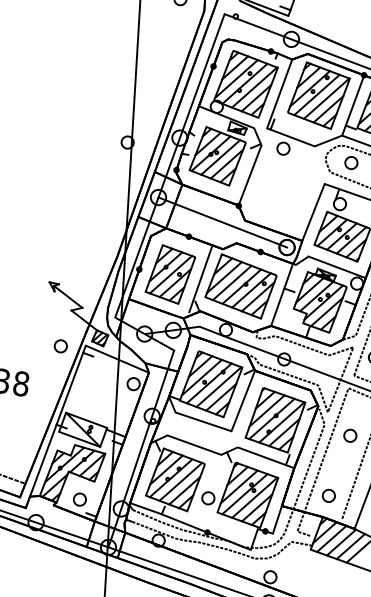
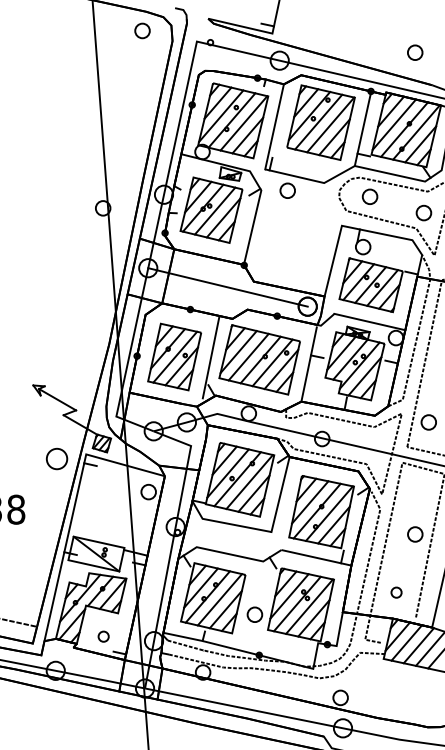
part: (60, 346) -> (56, 459), size x1.4
part: (350, 435) -> (415, 534), moved
part: (328, 495) -> (396, 592), size x0.7
part: (79, 499) -> (103, 636), size x0.7

